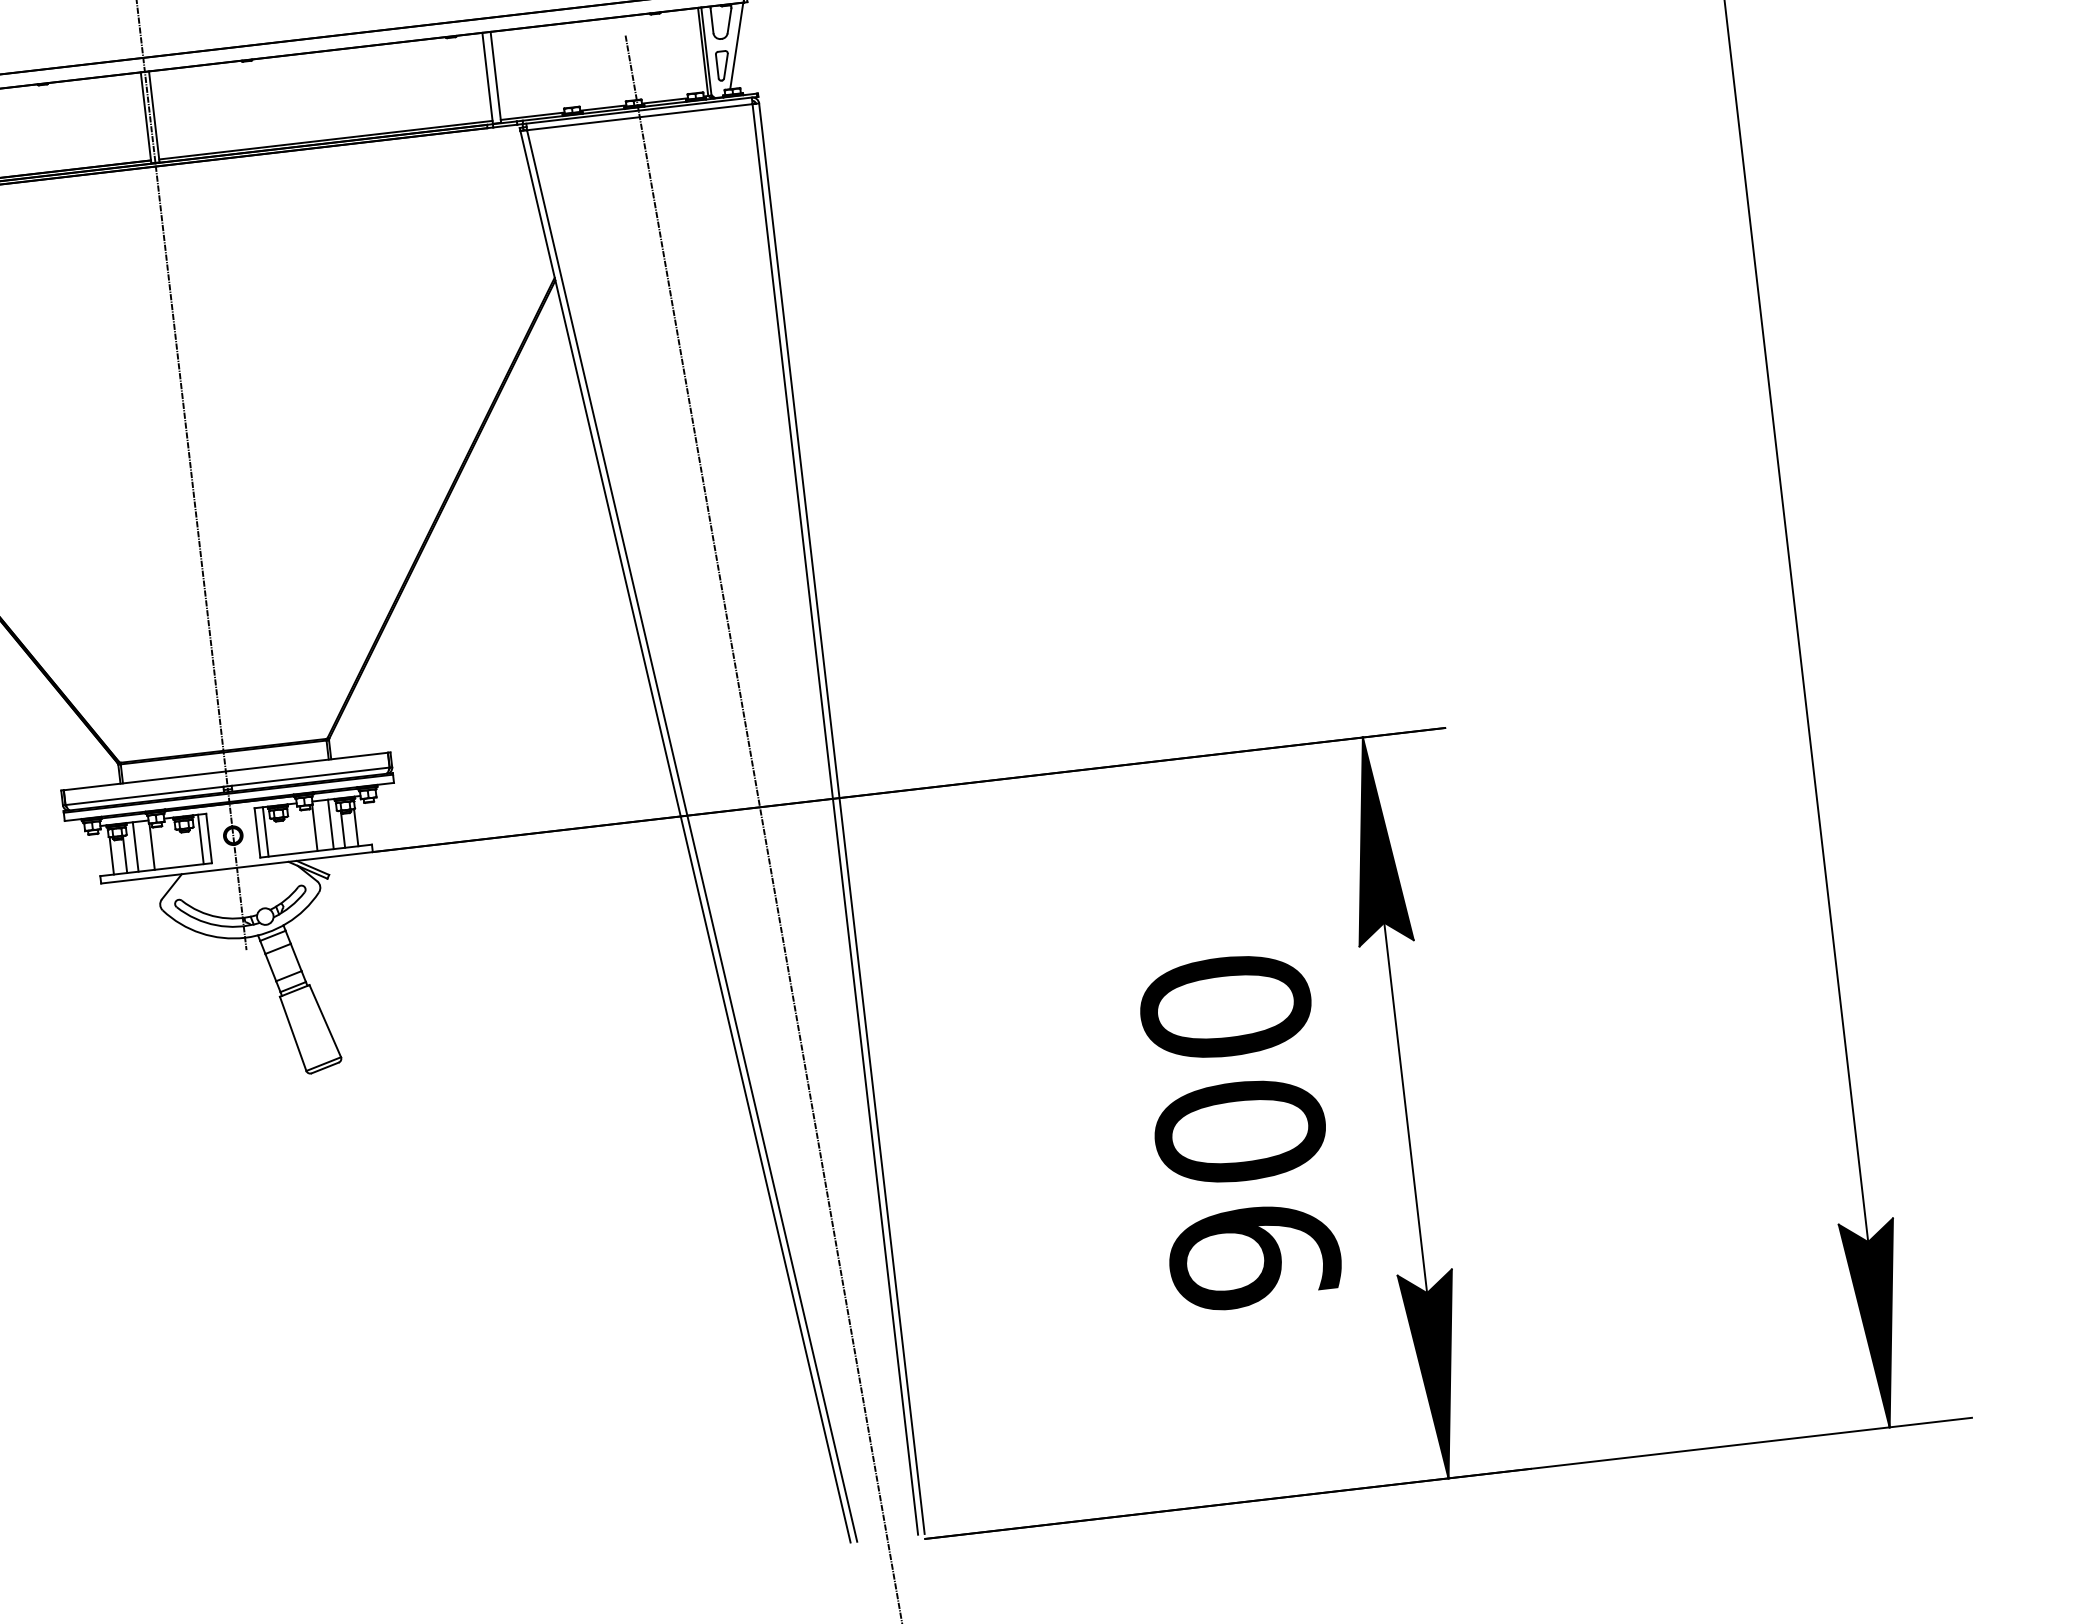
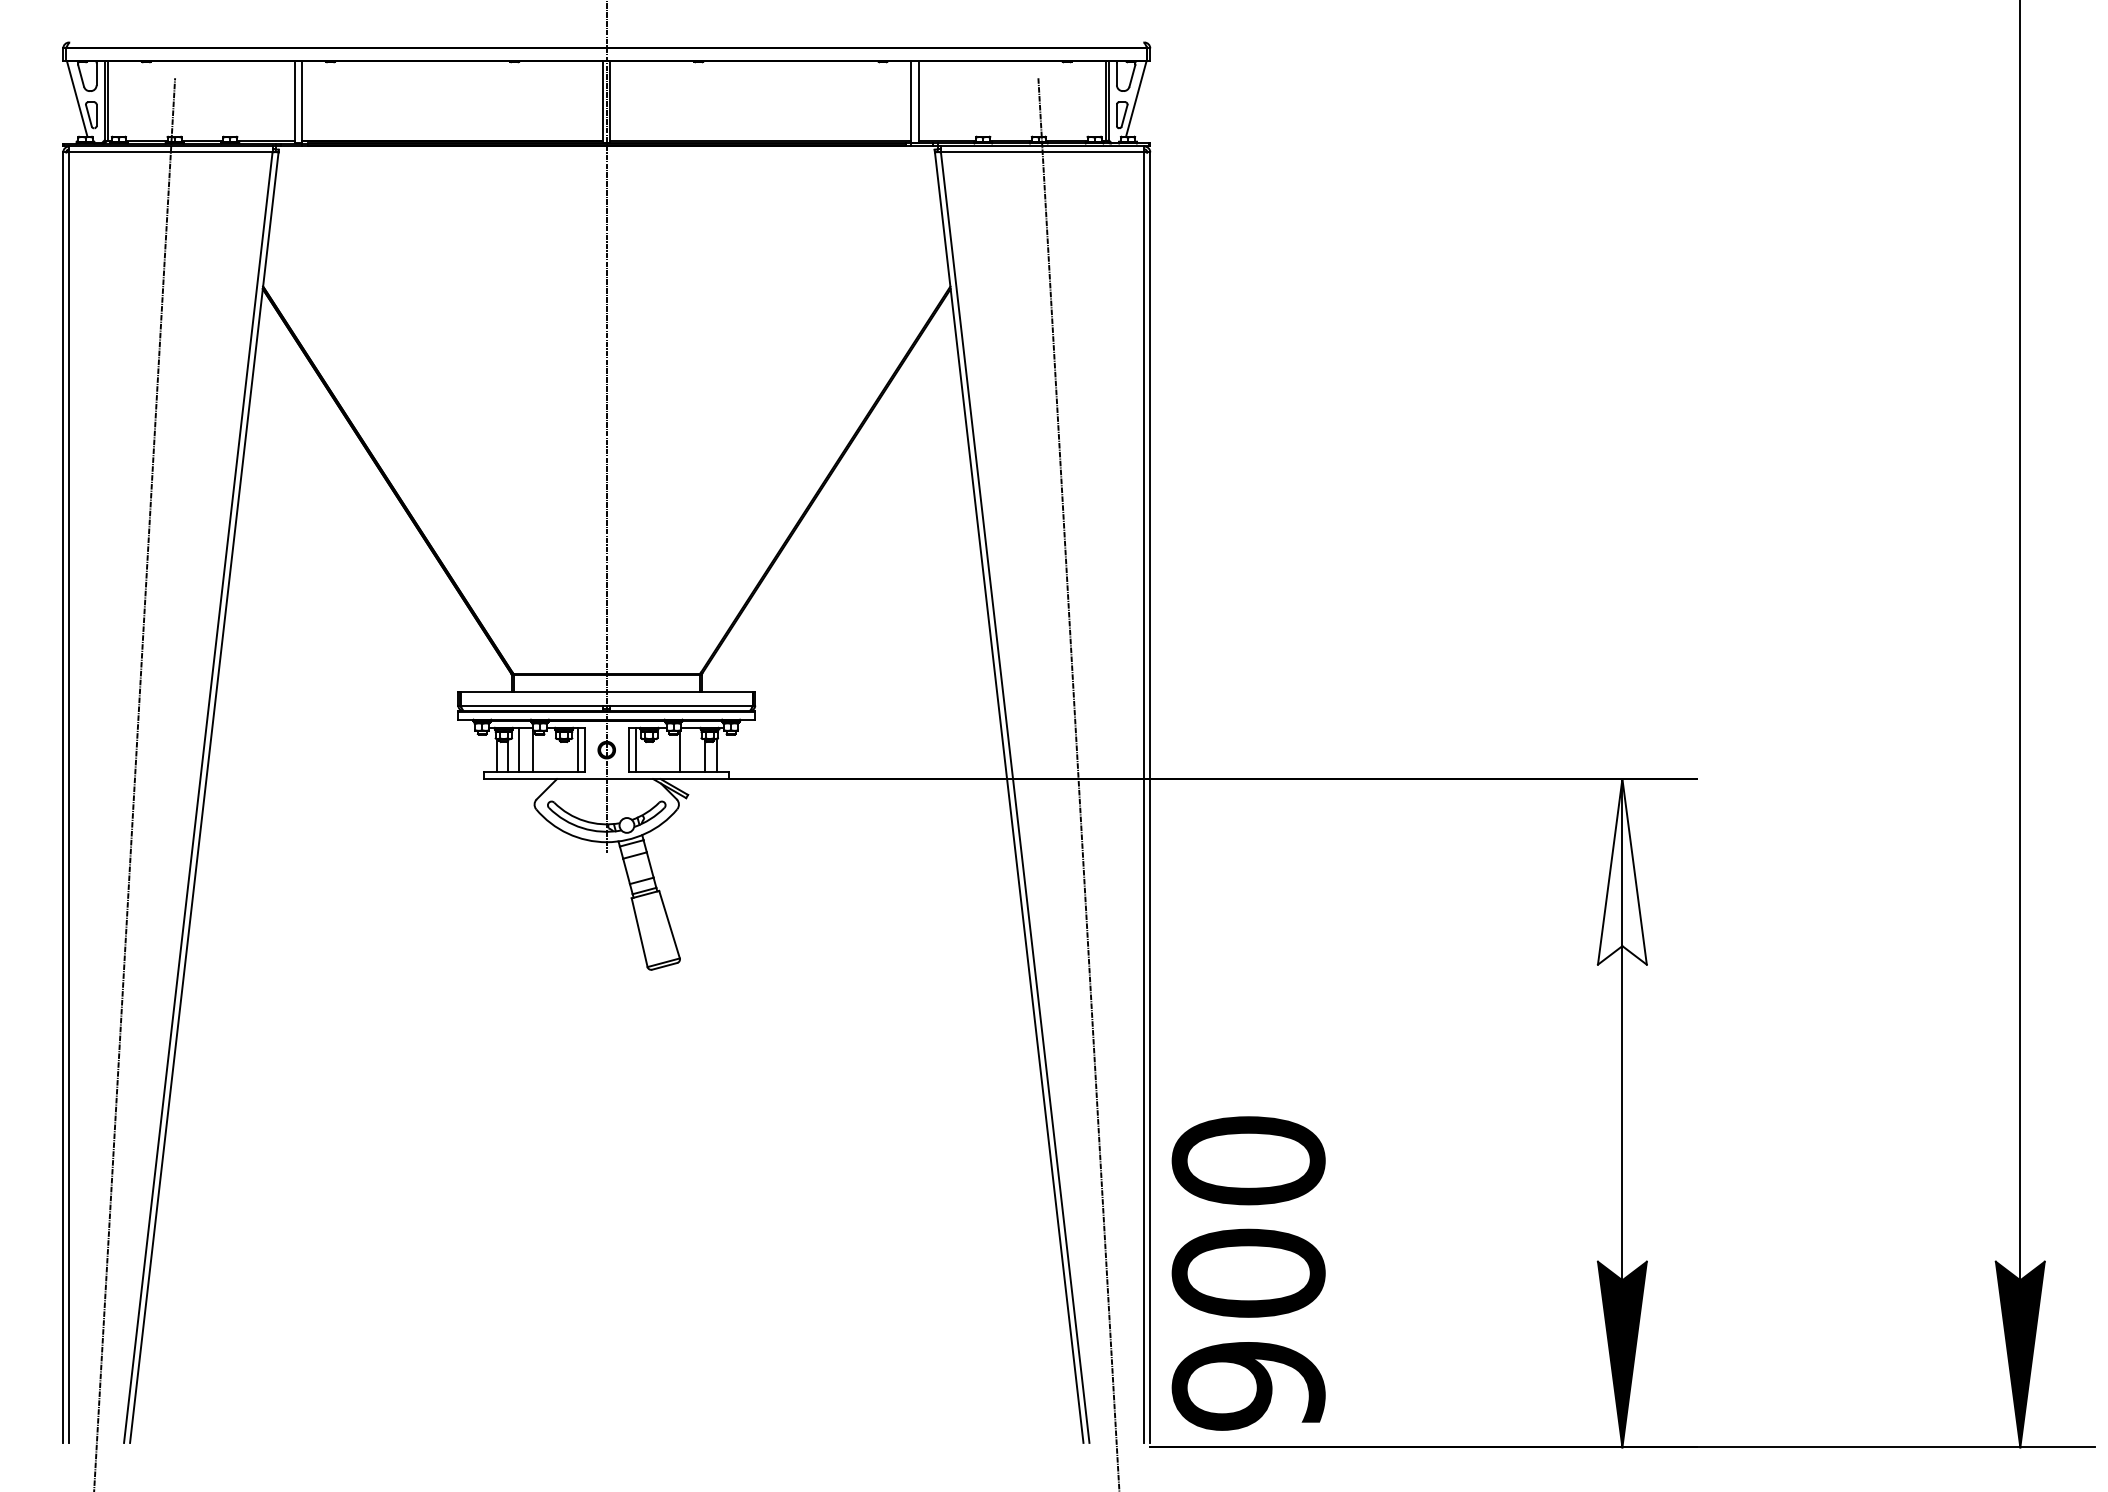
line: (330, 823) -> (694, 749), removed
fill: (1373, 840) -> (1621, 871), removed
text: (1240, 1131) -> (1248, 1273), moved

